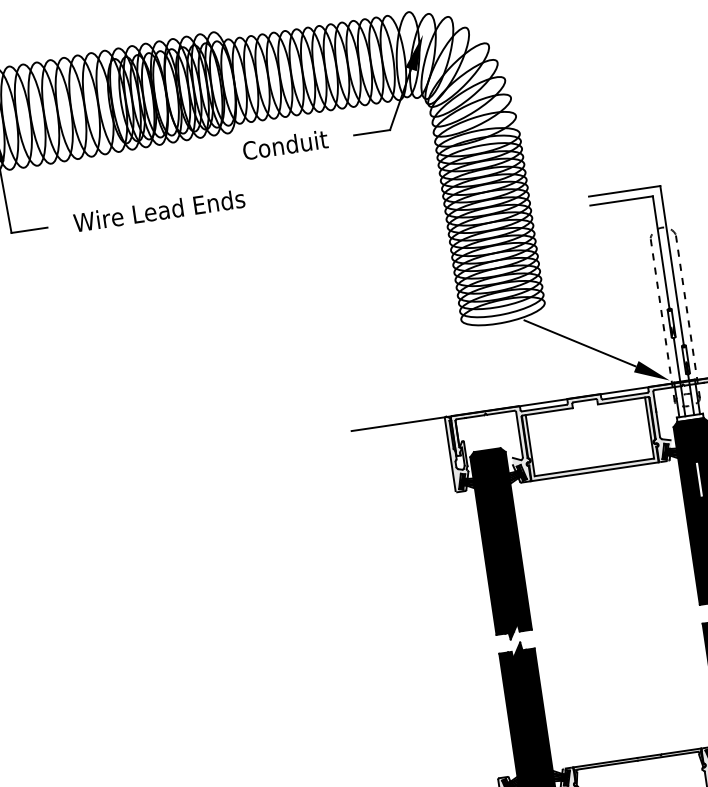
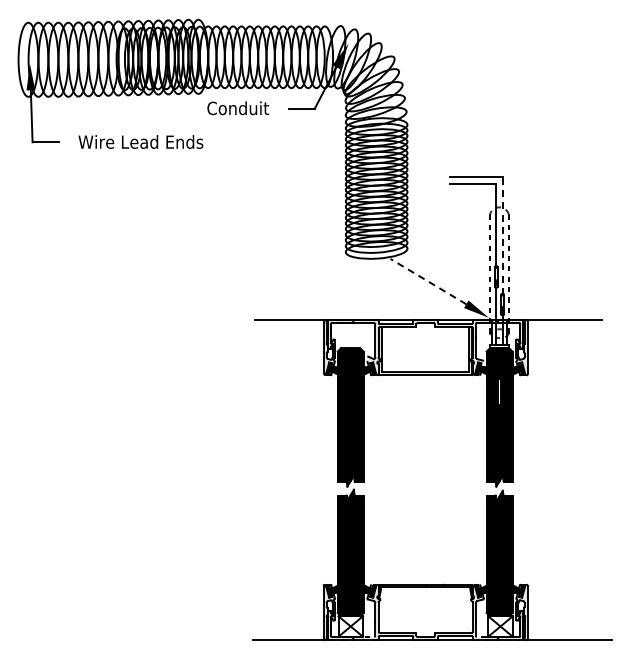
line: (672, 266) -> (502, 236), solid -> dashed
line: (578, 343) -> (427, 281), solid -> dashed

